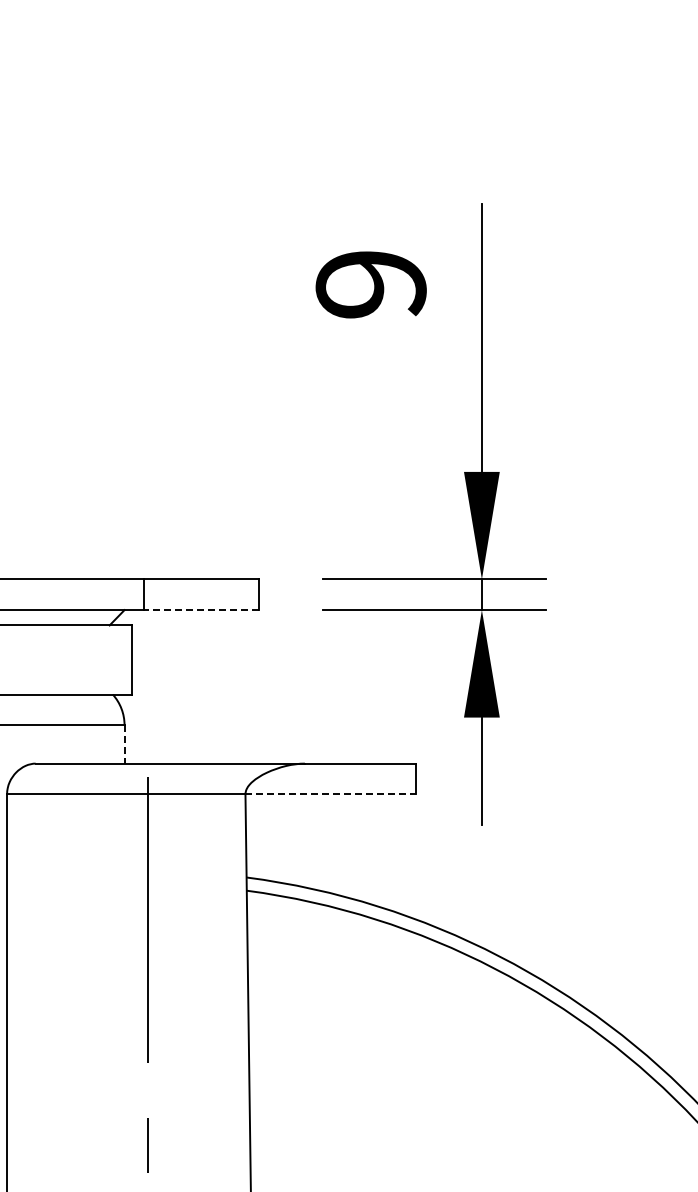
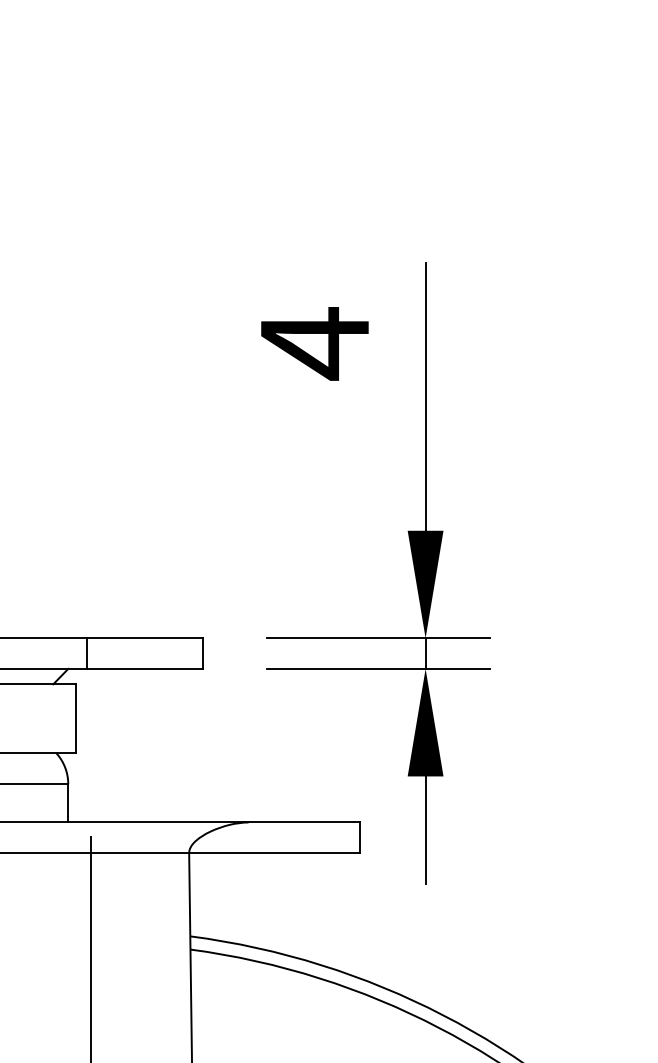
text: (370, 284) -> (314, 343), 9 -> 4
line: (201, 610) -> (145, 669), dashed -> solid
line: (124, 744) -> (68, 803), dashed -> solid
line: (331, 794) -> (275, 853), dashed -> solid

